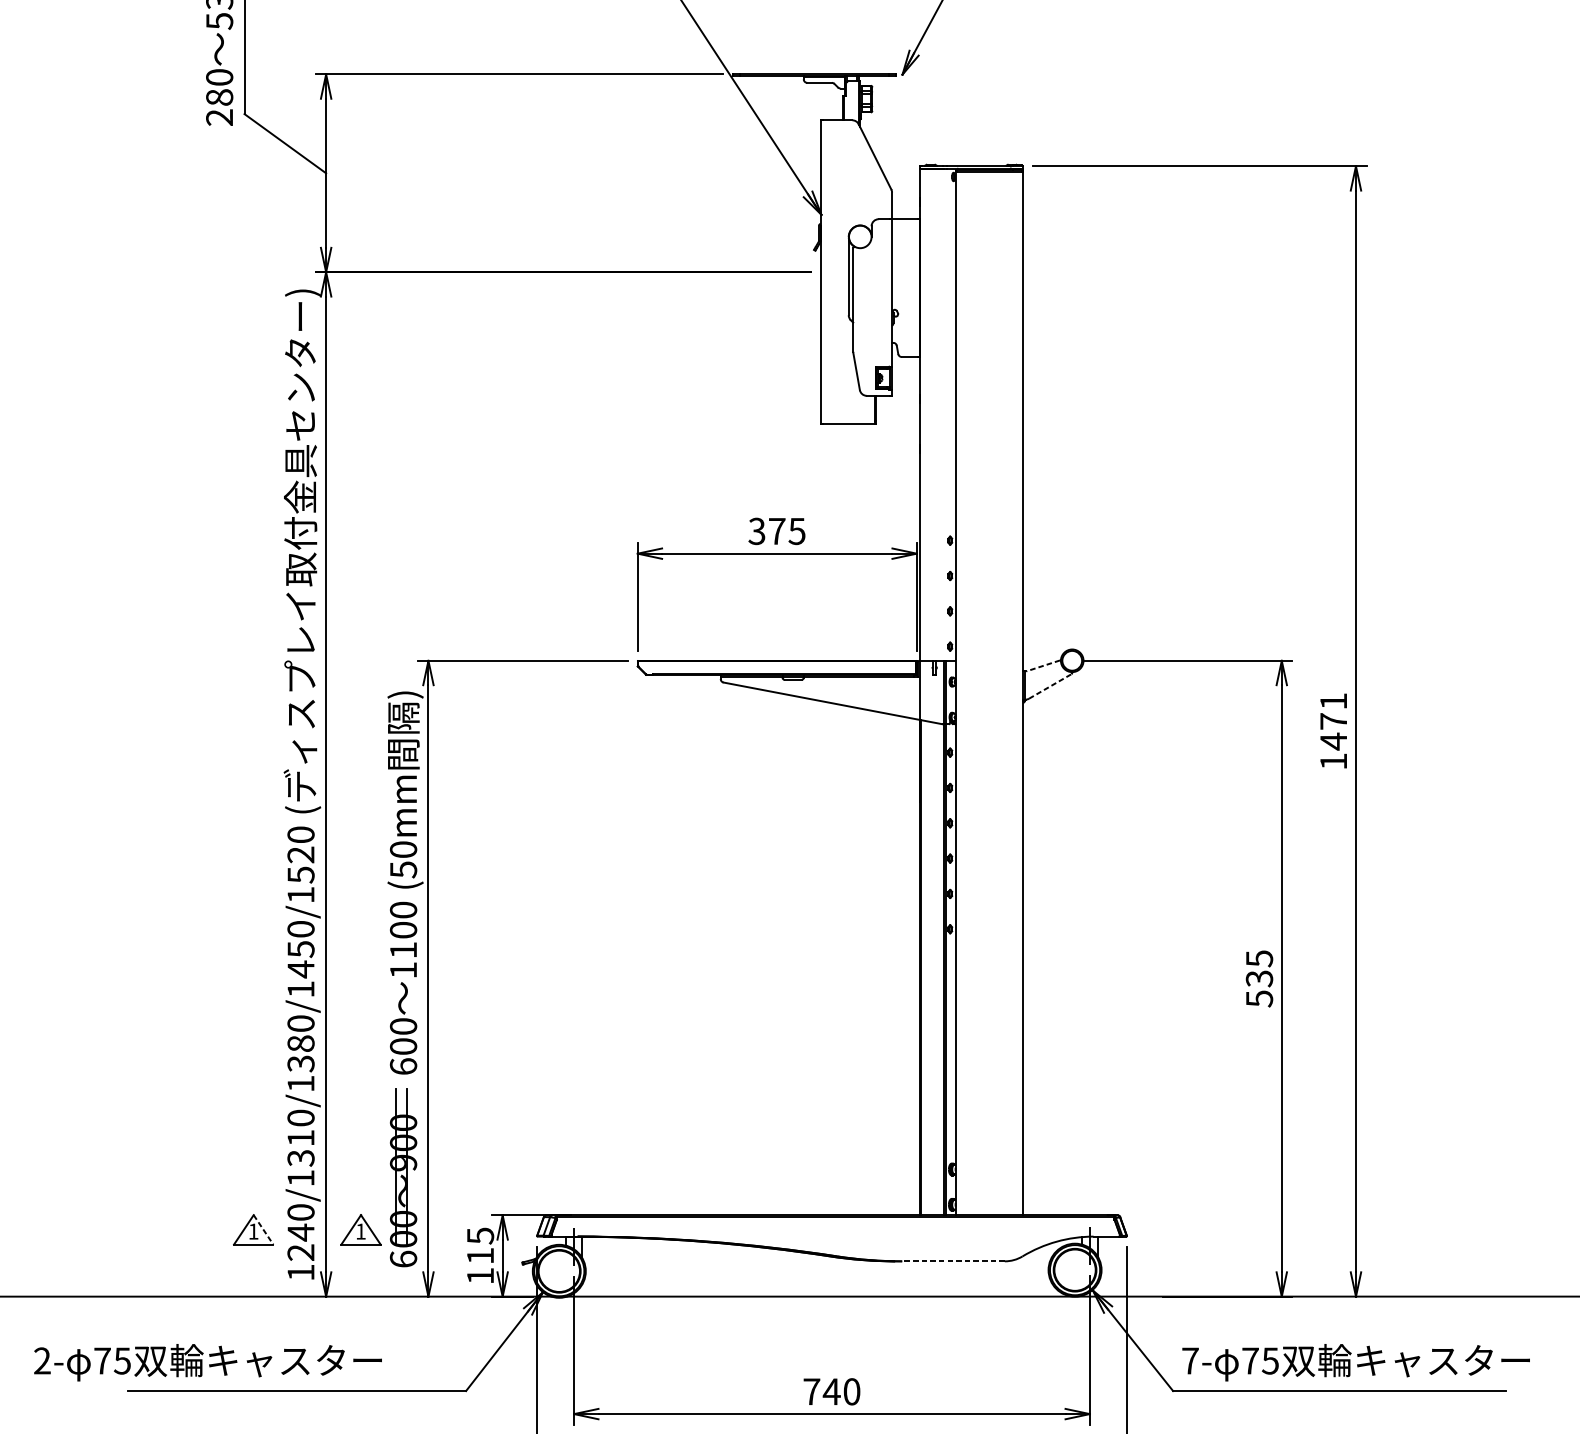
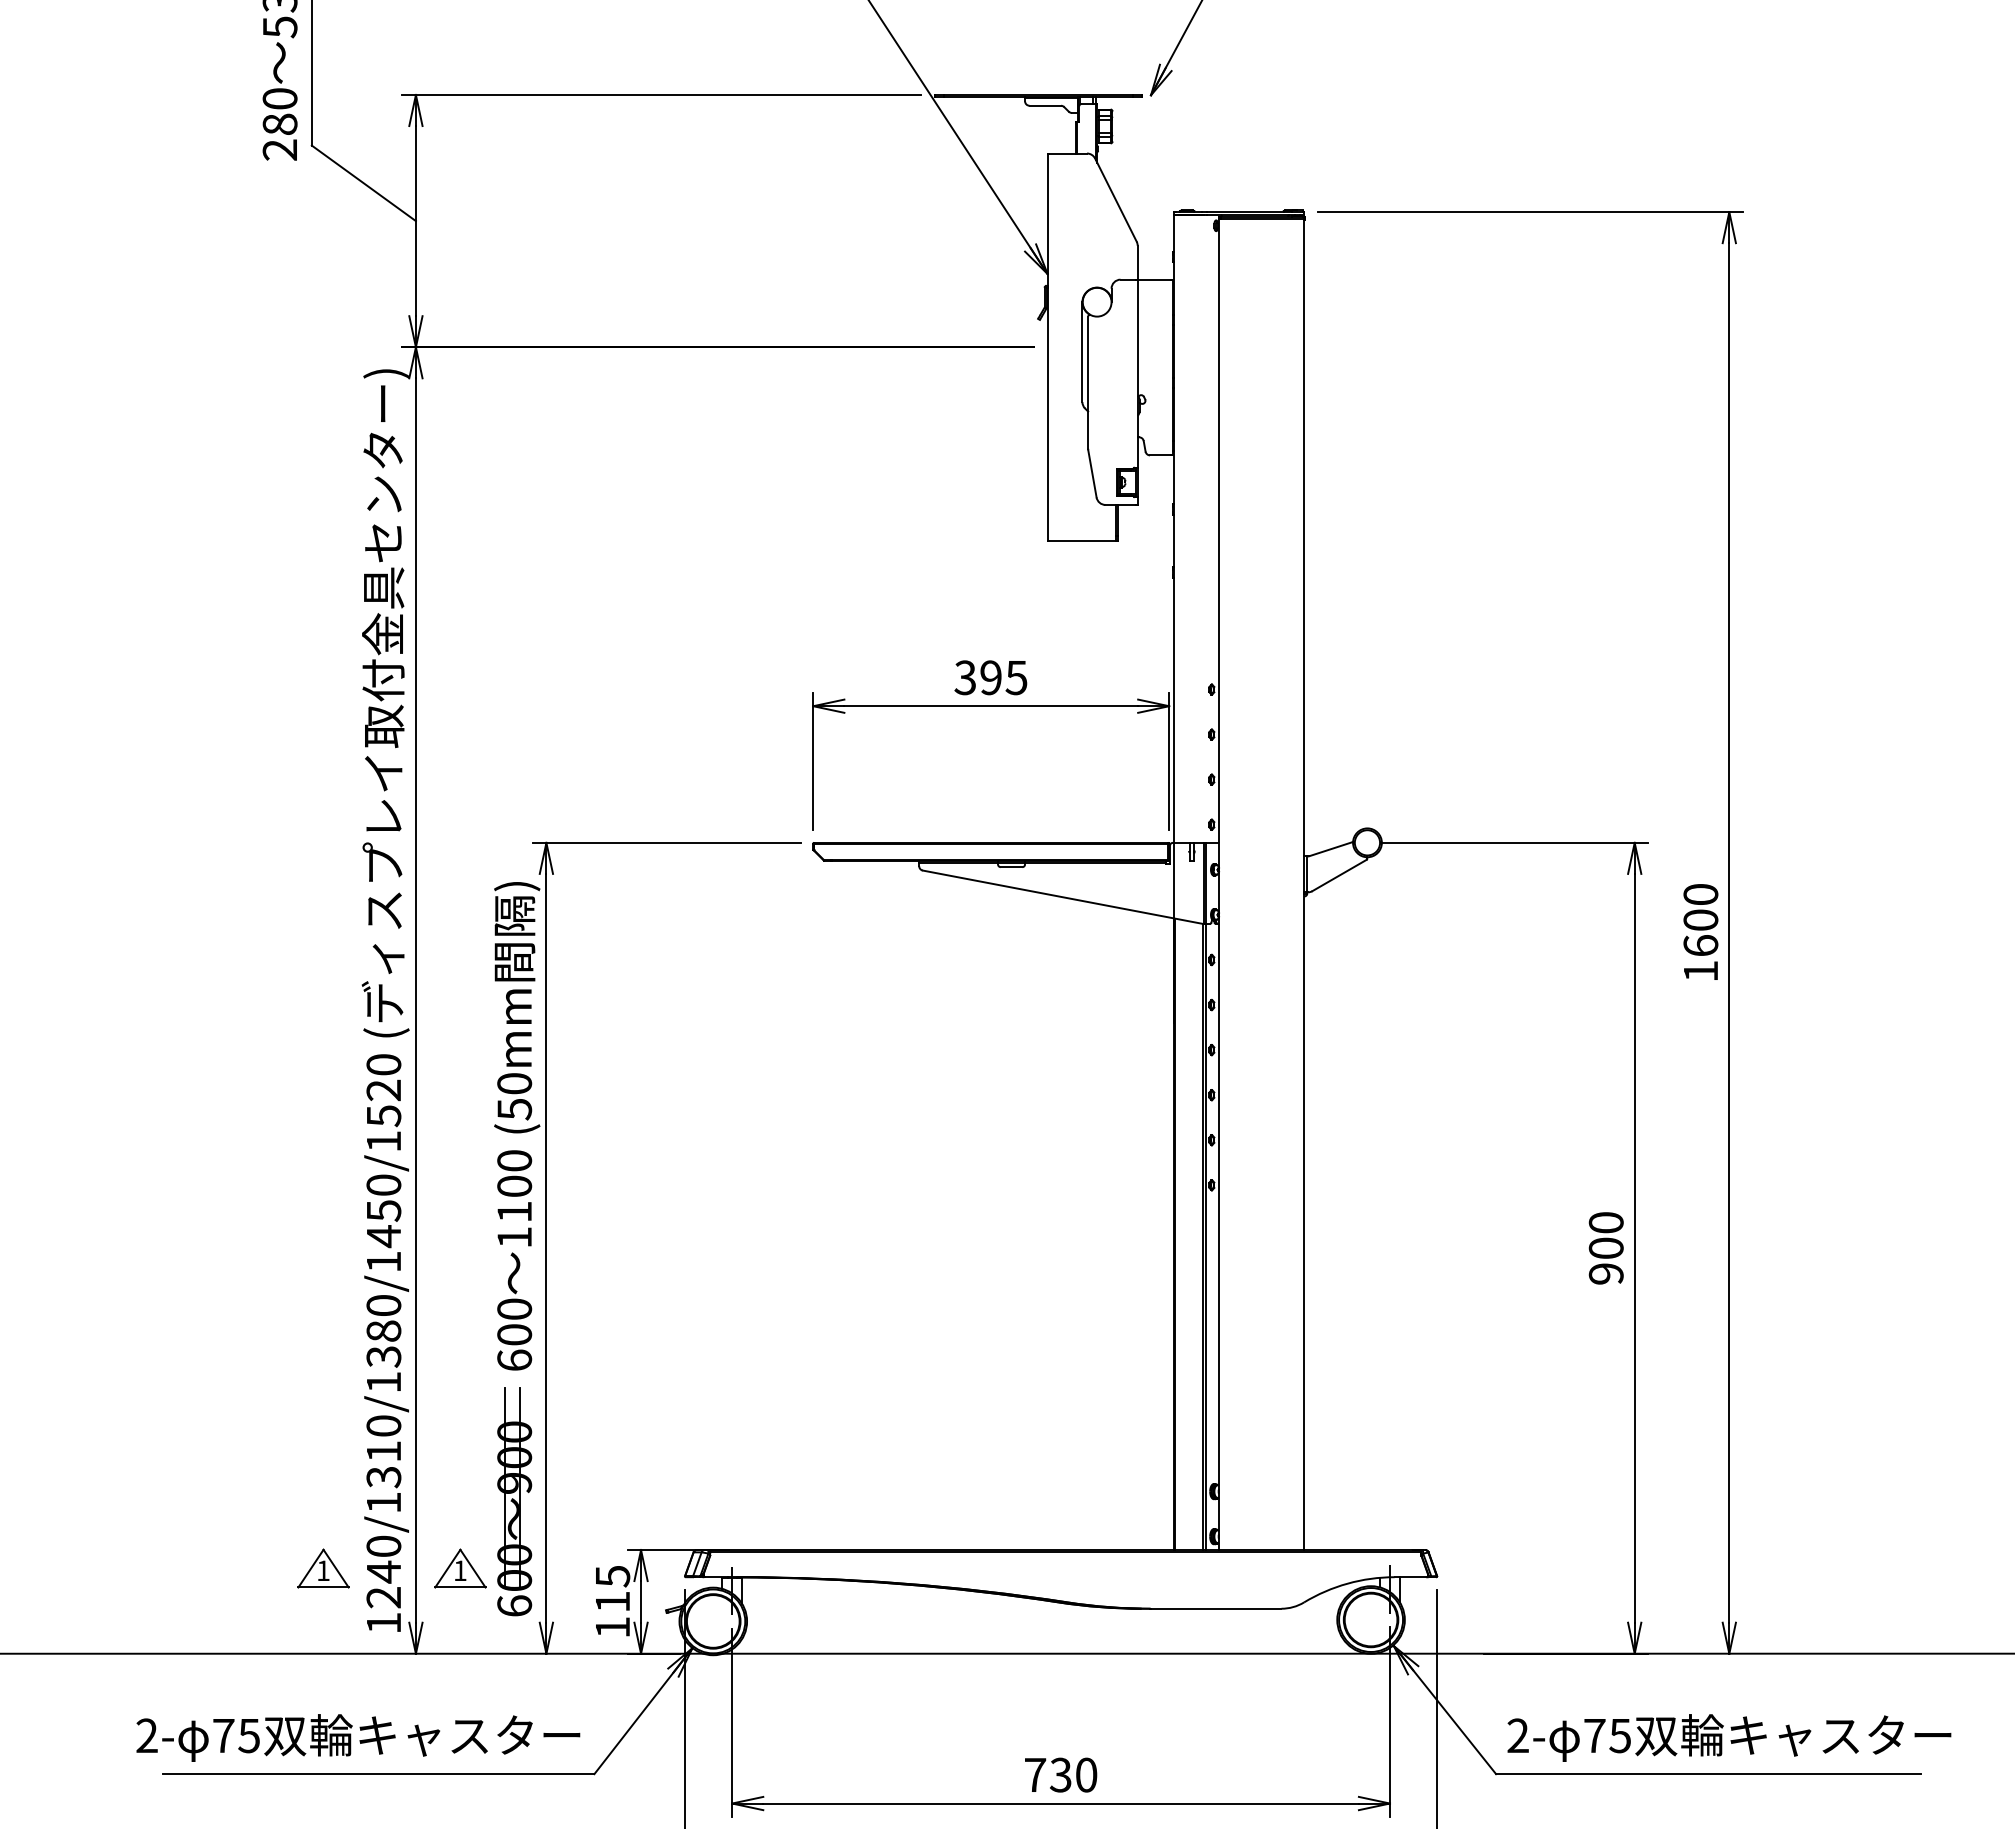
text: (776, 531) -> (990, 677), 375 -> 395
line: (1043, 666) -> (1330, 849), dashed -> solid
line: (1050, 686) -> (1339, 875), dashed -> solid
text: (1333, 721) -> (1700, 920), 1471 -> 1600
text: (1258, 978) -> (1605, 1248), 535 -> 900
line: (263, 1229) -> (336, 1568), dashed -> solid
line: (953, 1261) -> (1215, 1608), dashed -> solid
text: (1189, 1360) -> (1517, 1735), 7- -> 2-
text: (208, 1362) -> (358, 1737), moved
text: (831, 1391) -> (1060, 1774), 740 -> 730

